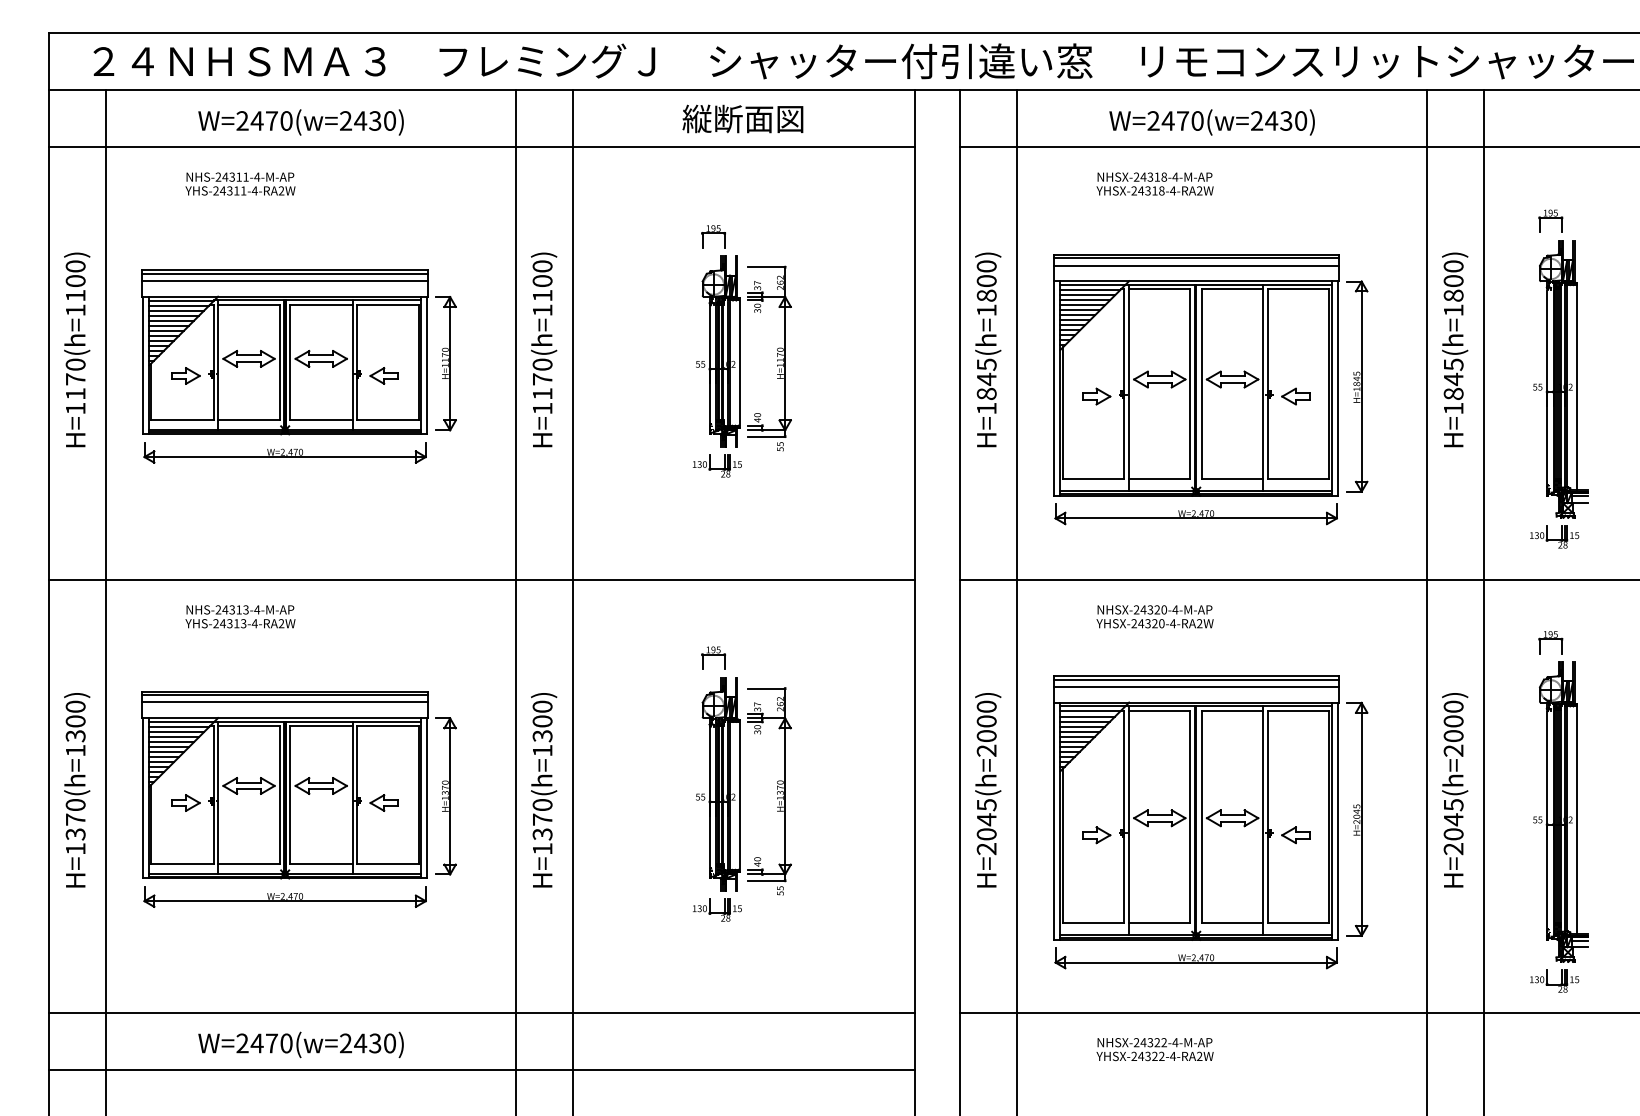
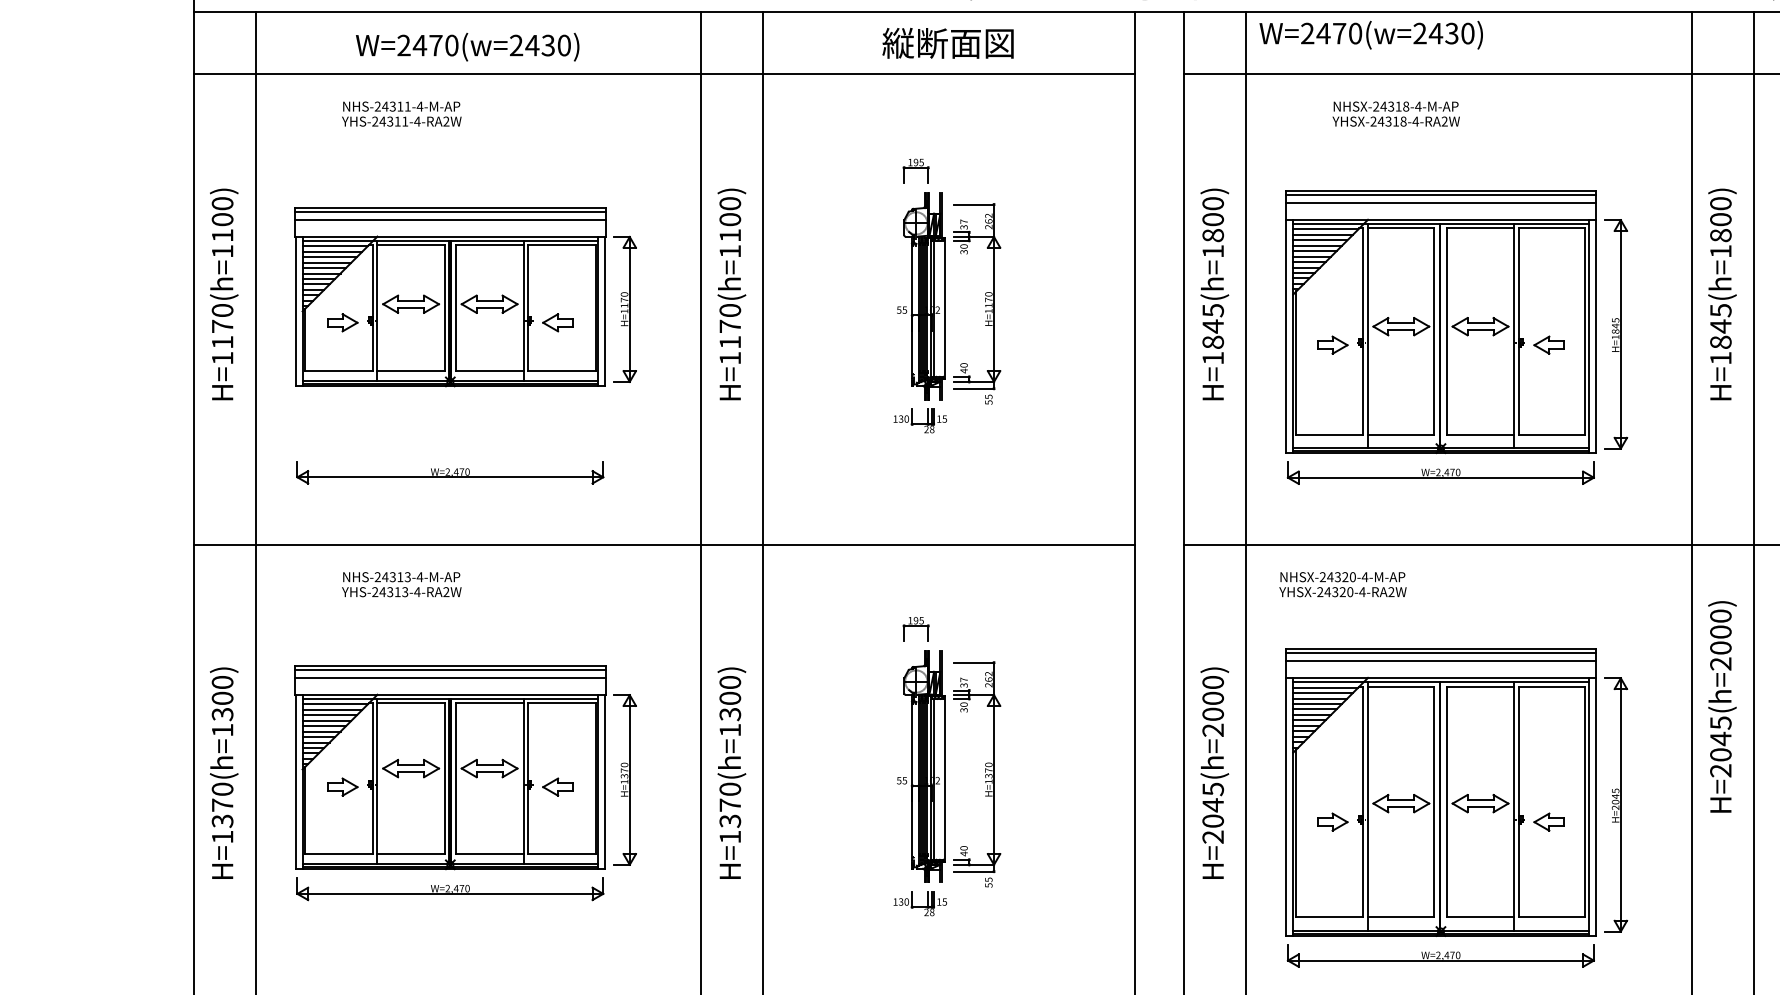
text: (1211, 122) -> (1370, 35), moved
part: (284, 452) -> (449, 472), moved
text: (1154, 616) -> (1342, 584), moved
text: (1455, 790) -> (1722, 707), moved

